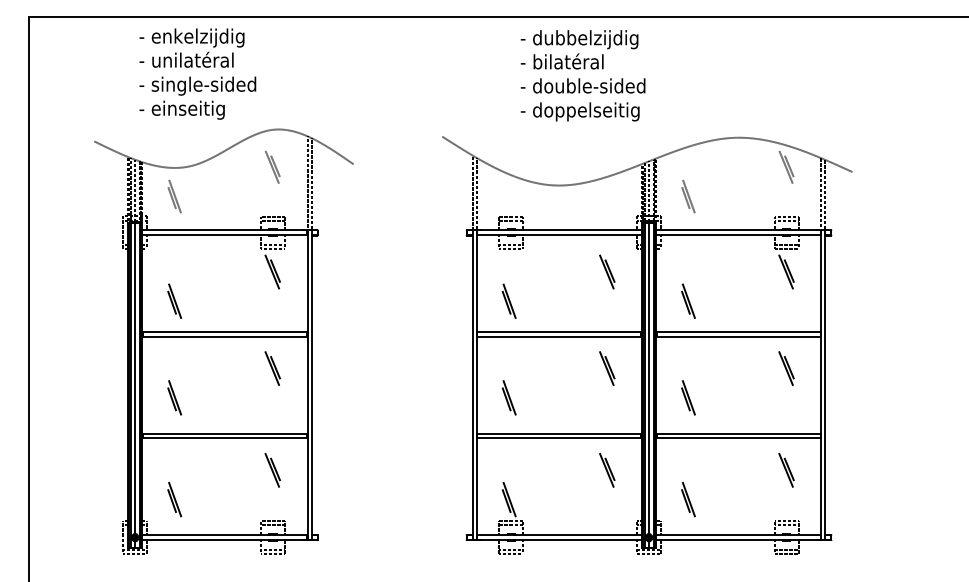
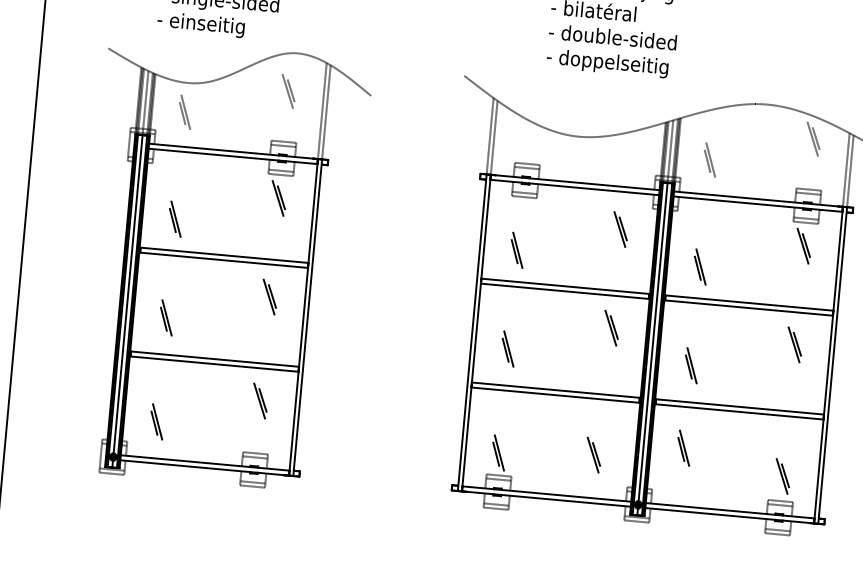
part: (607, 470) -> (593, 455), moved
part: (786, 470) -> (782, 476), moved
part: (688, 499) -> (684, 448), moved

